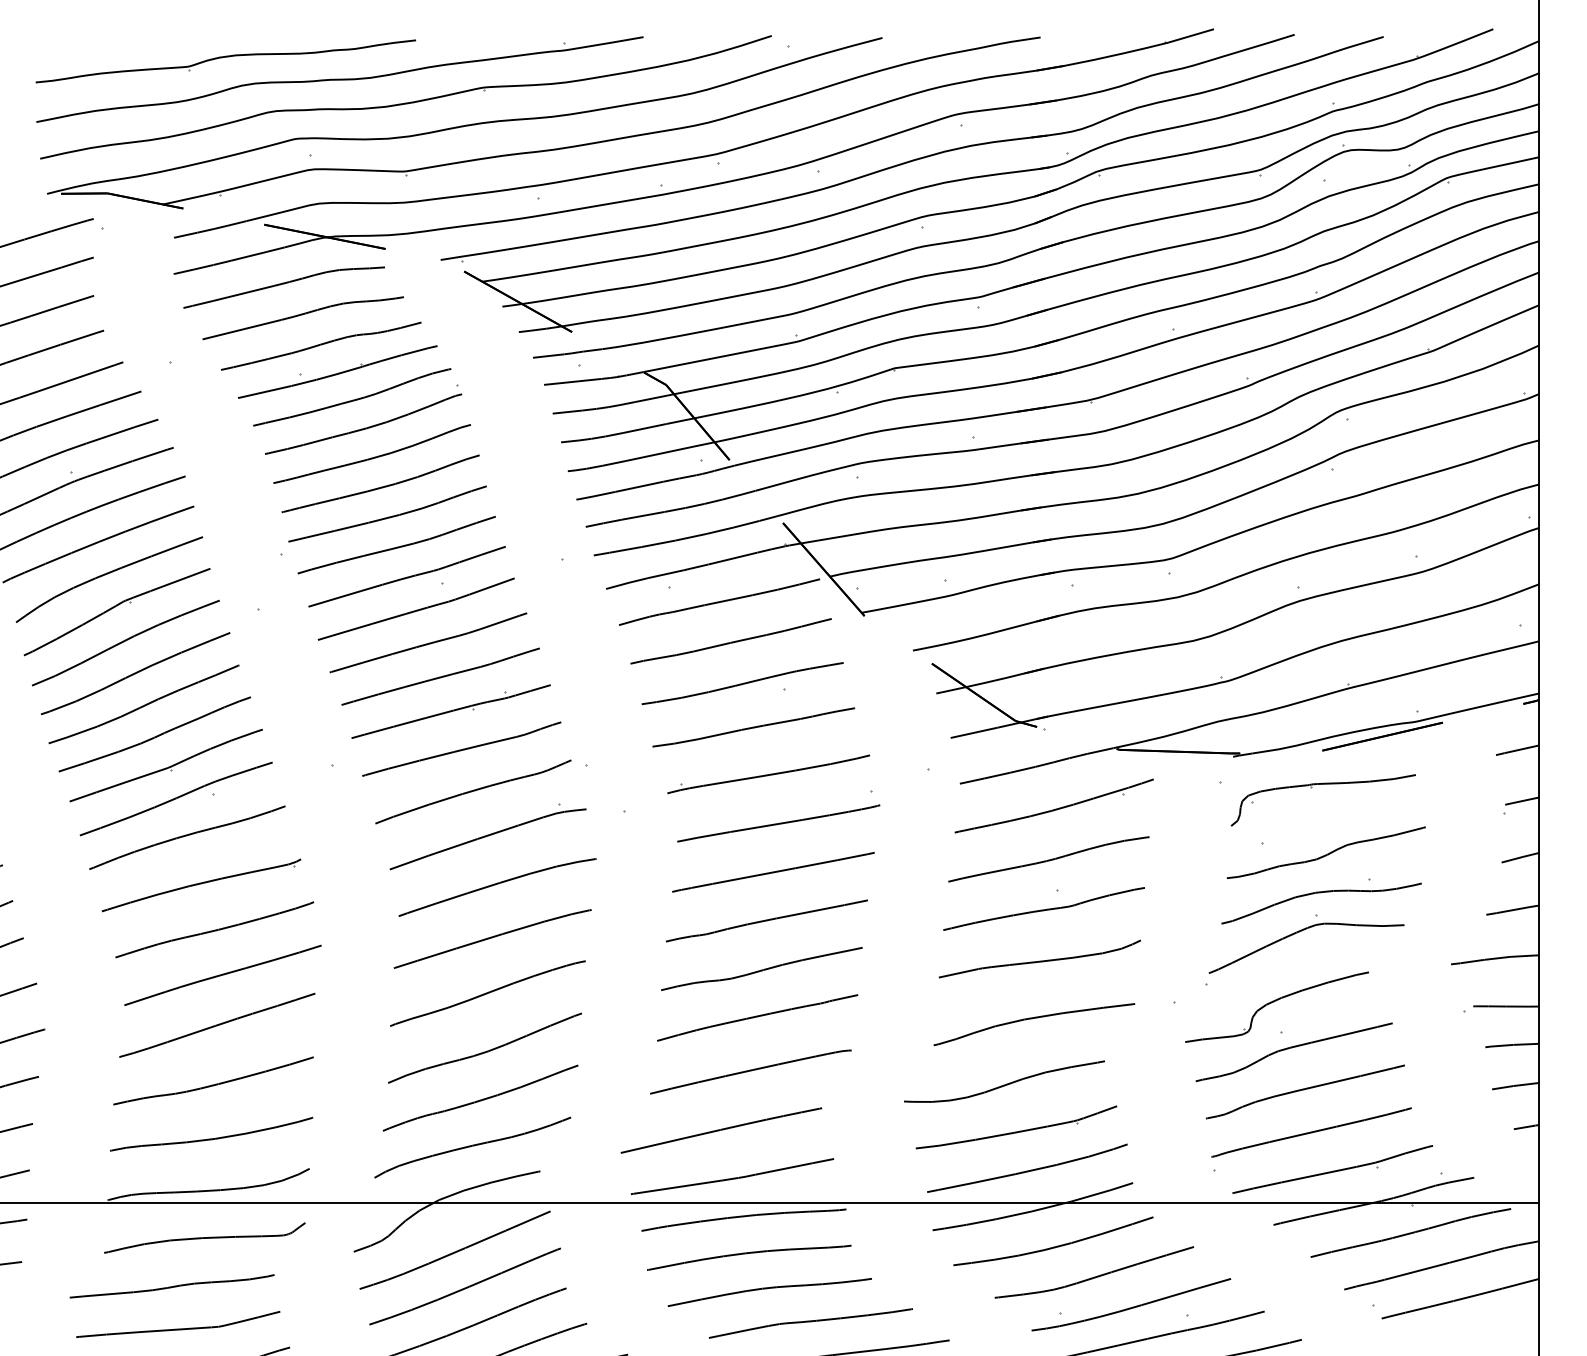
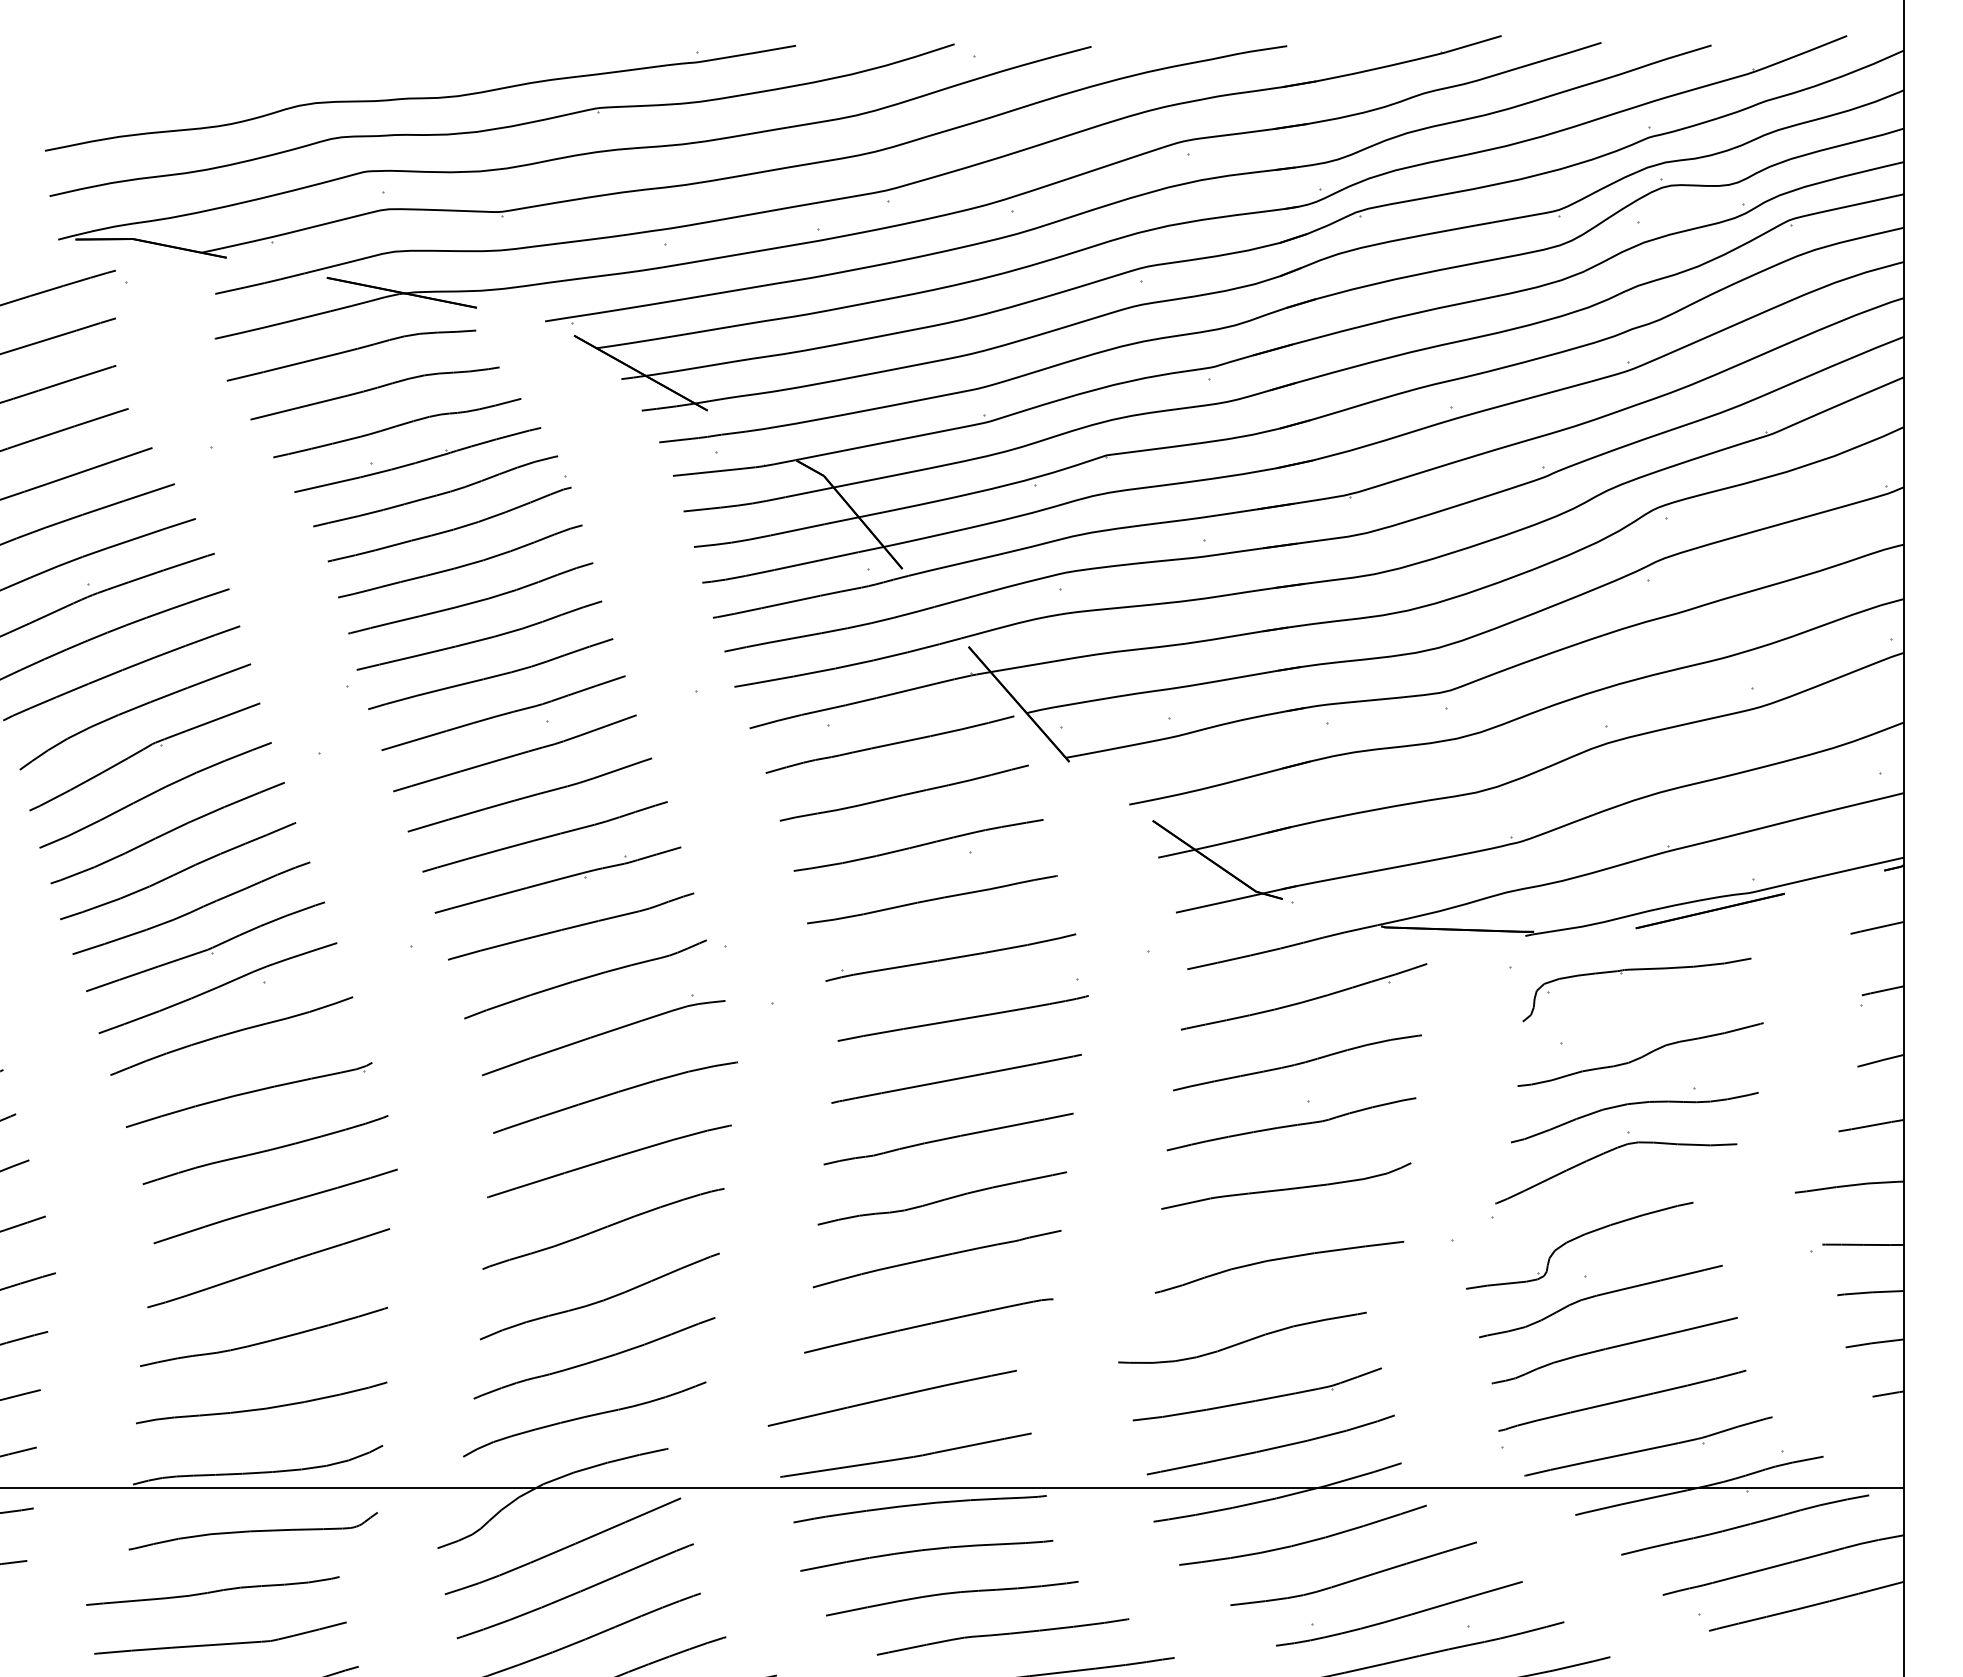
part: (226, 61) -> (279, 75), removed

